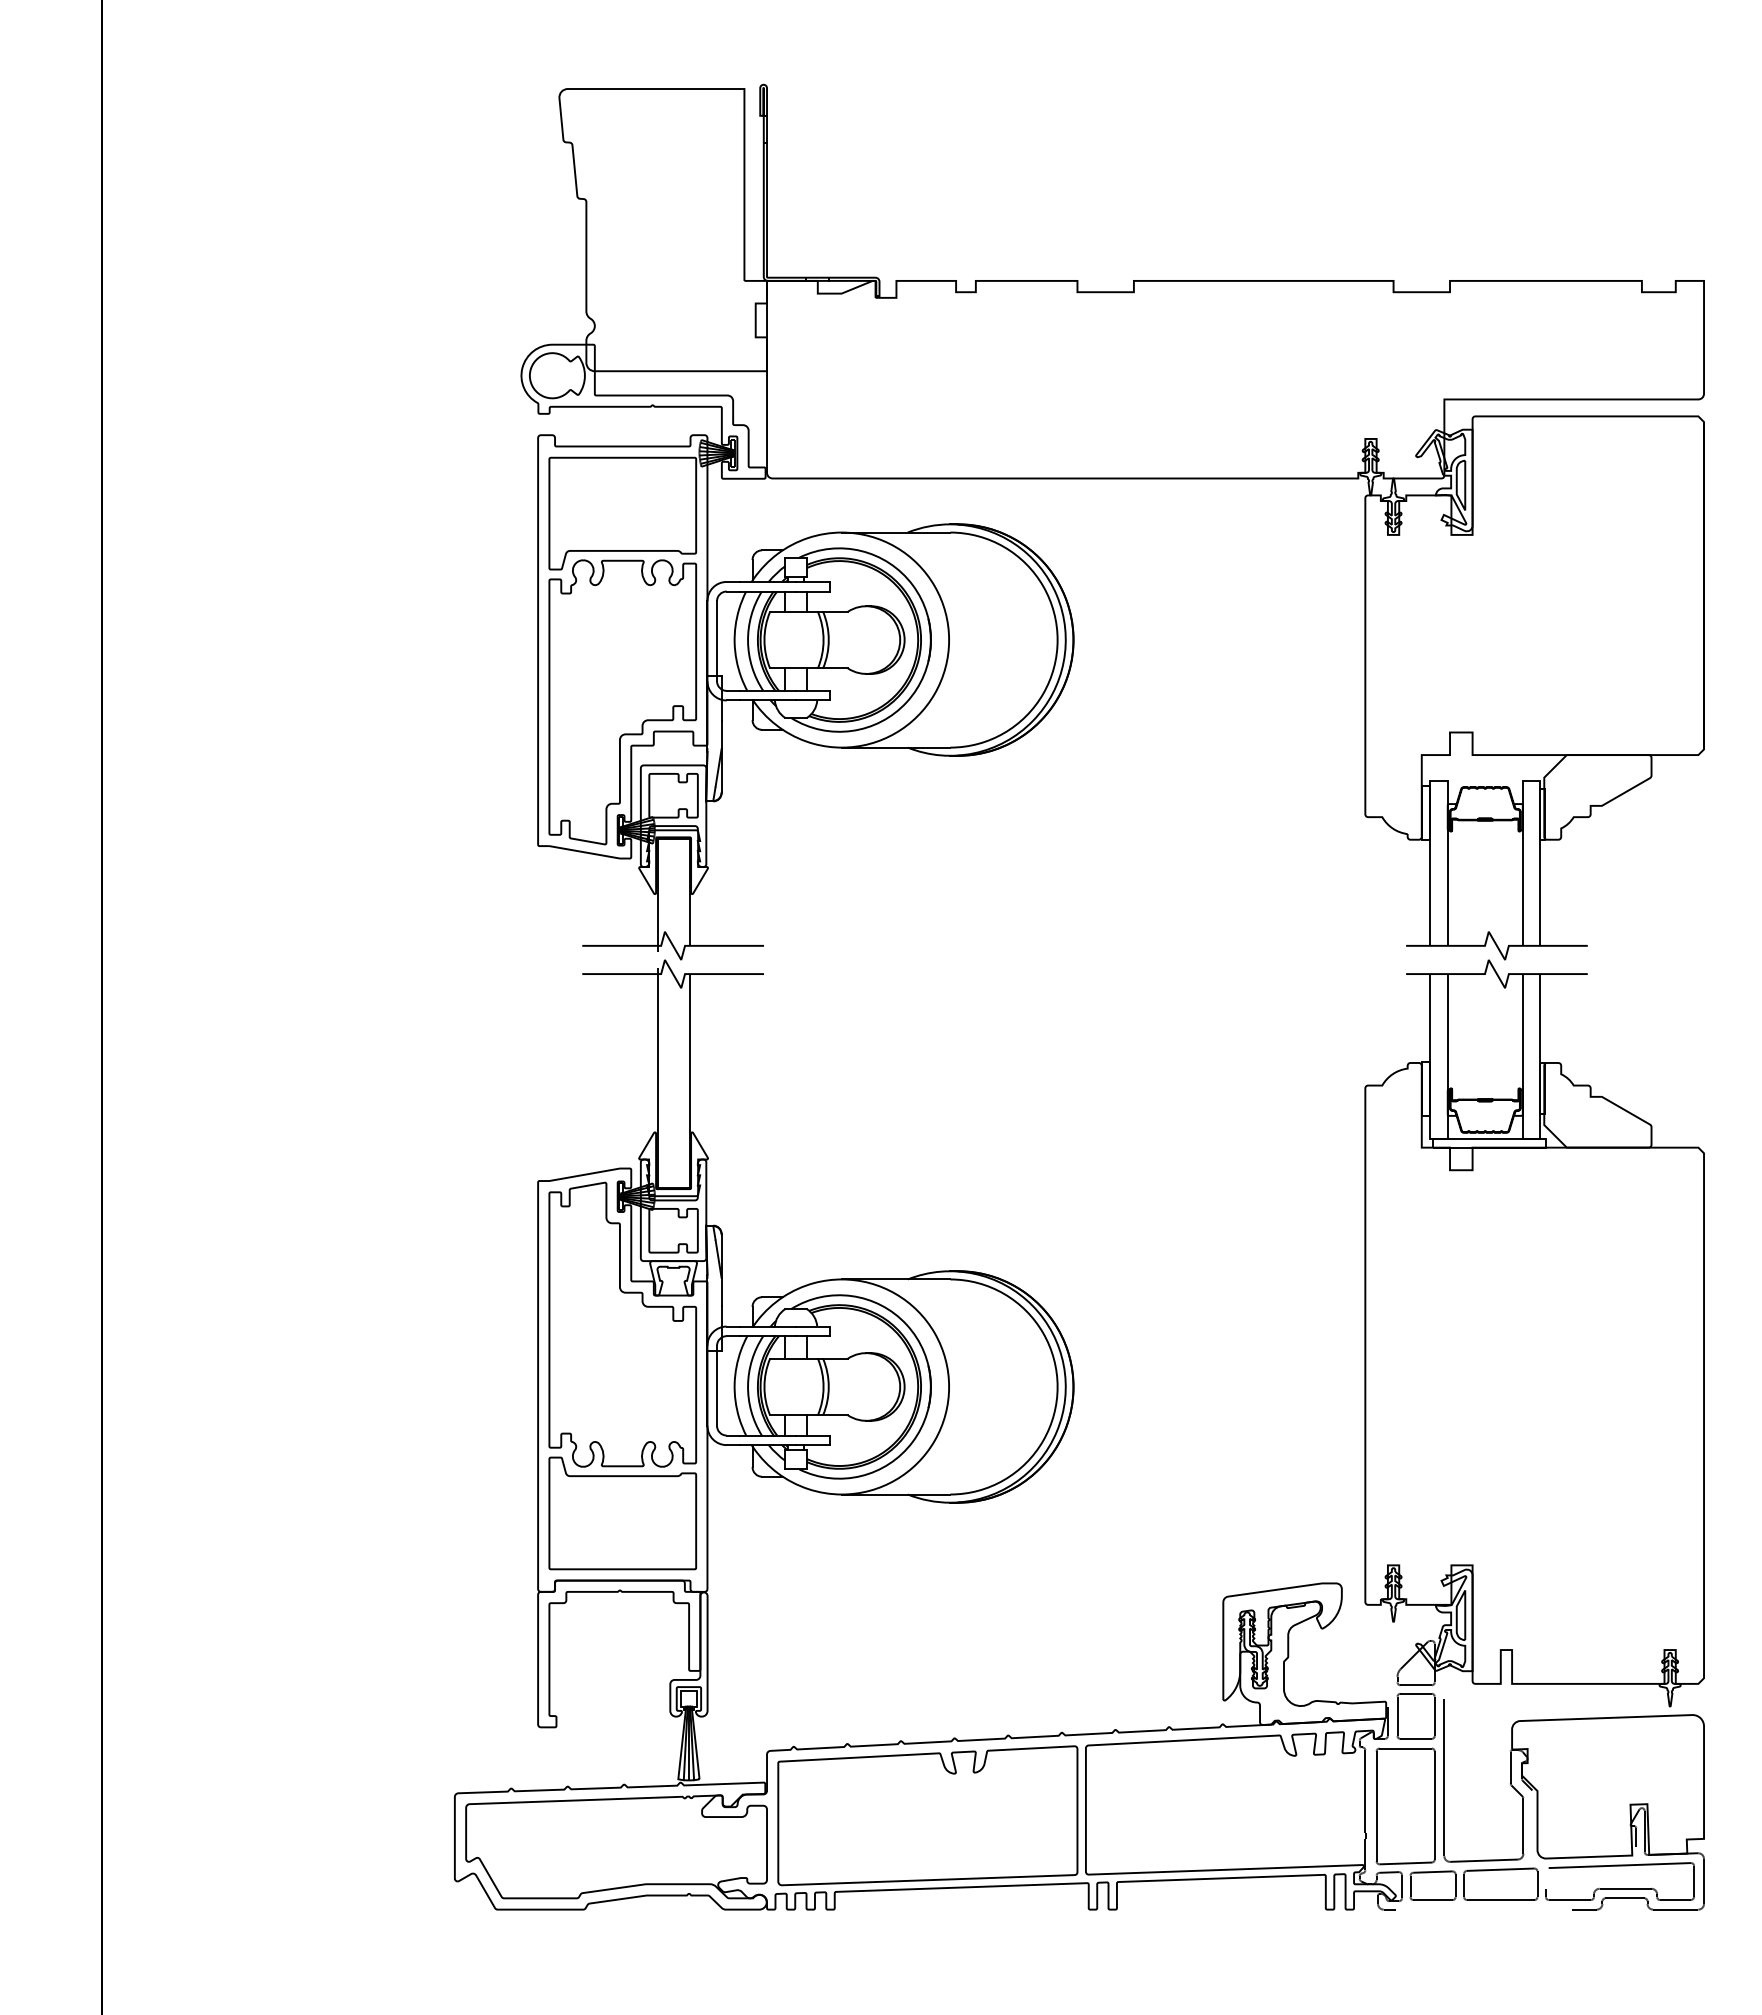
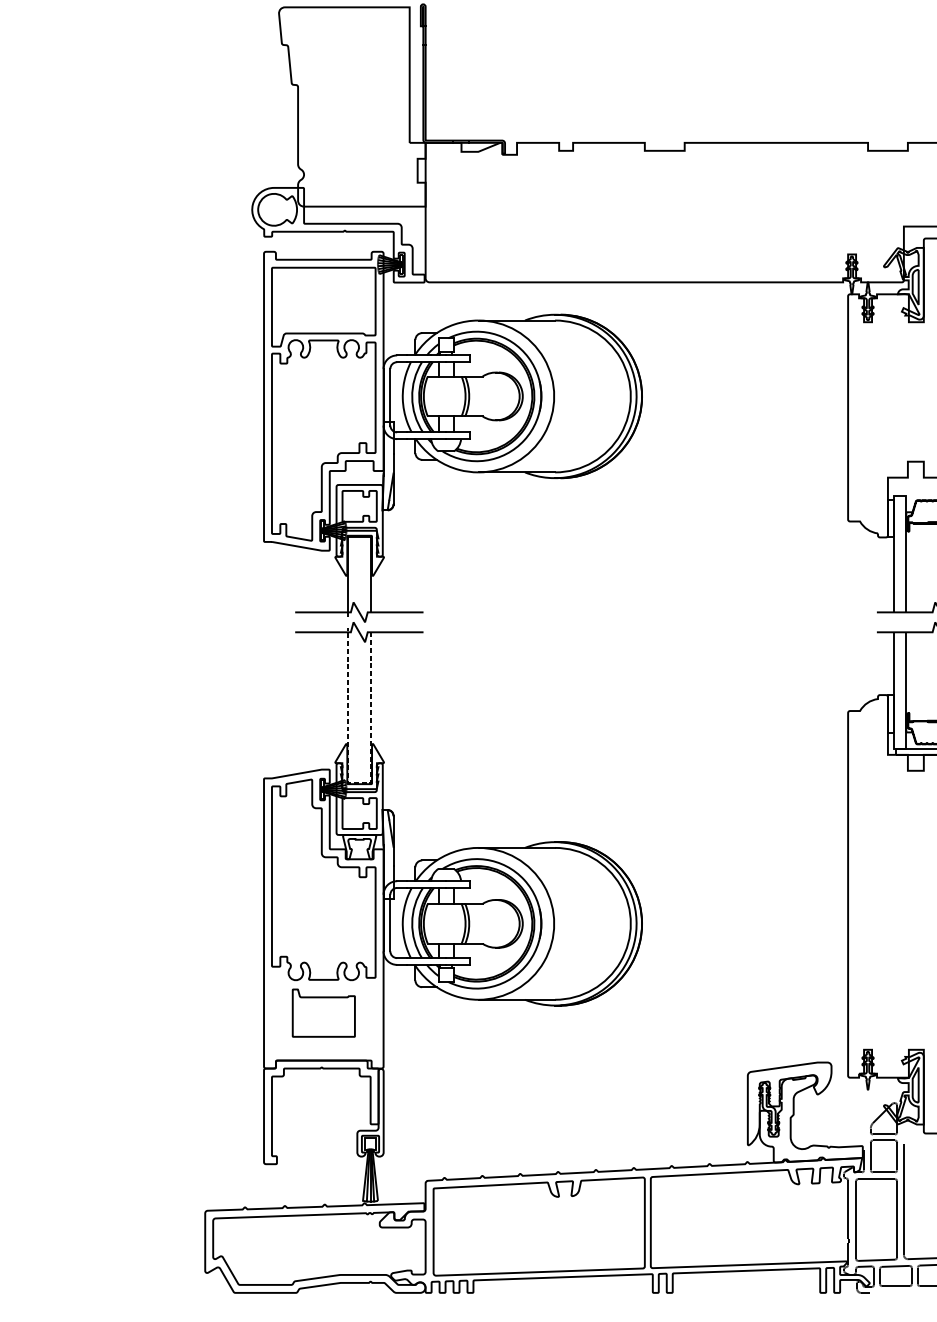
line: (670, 1187) -> (357, 782), solid -> dashed
part: (622, 1513) -> (323, 1013), size x0.6

